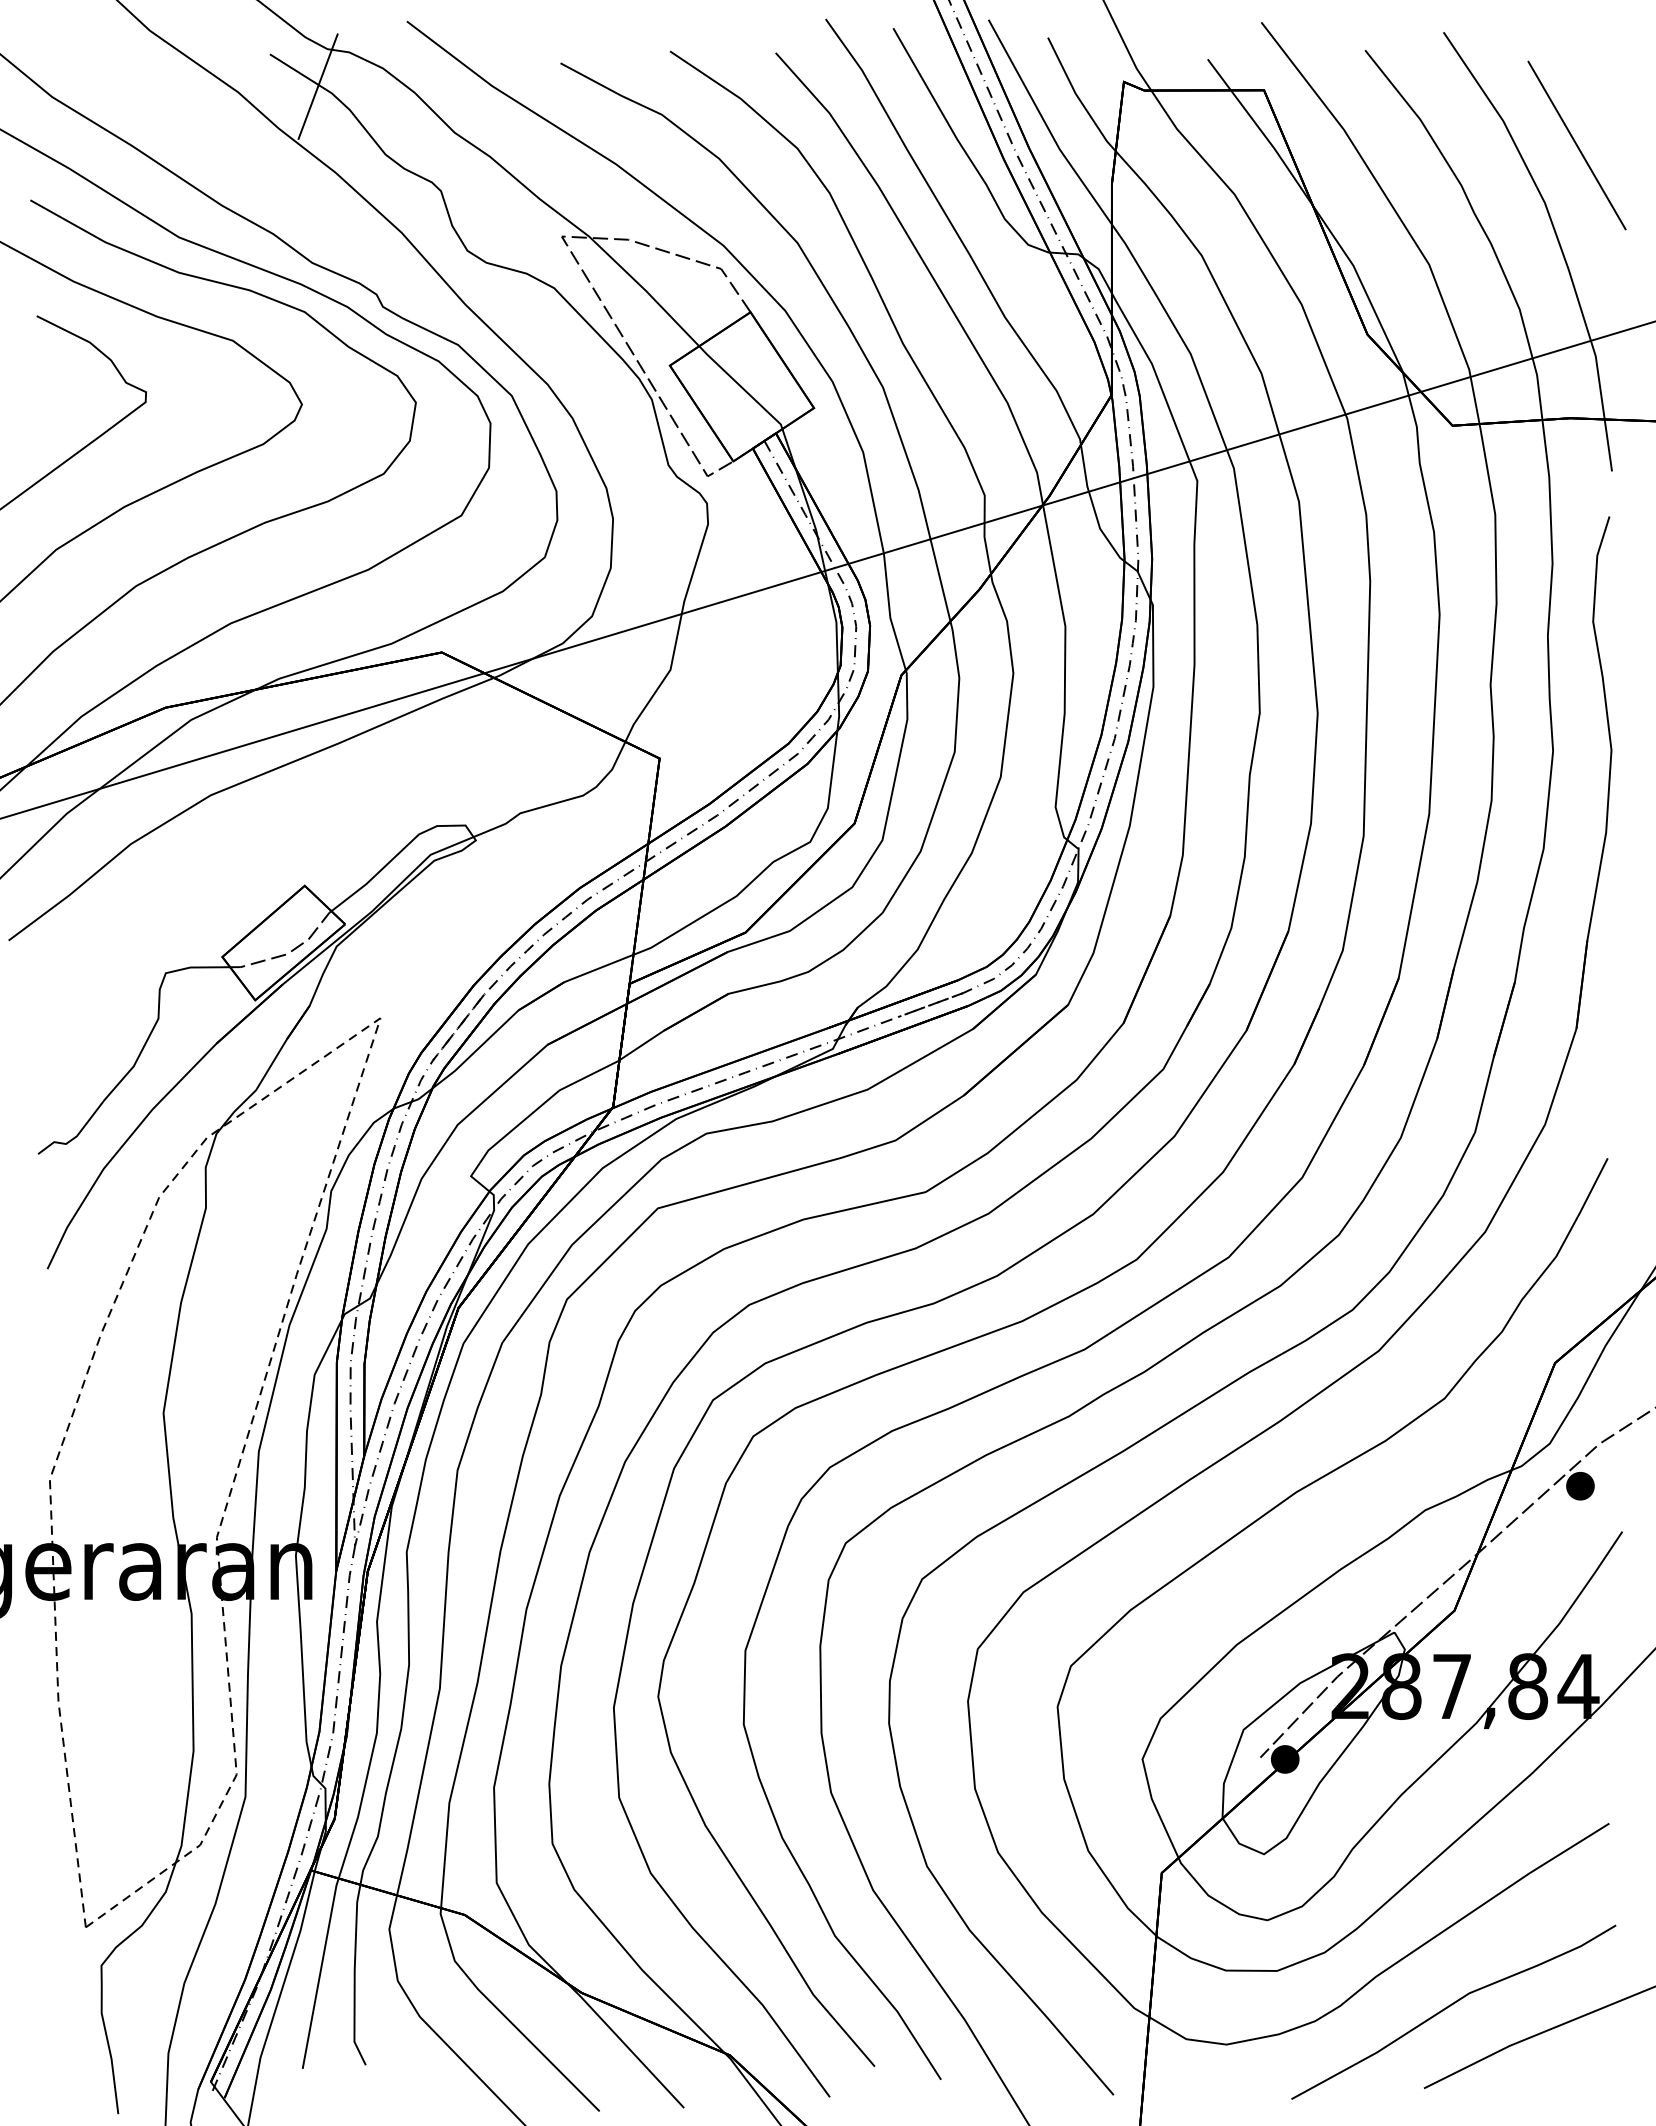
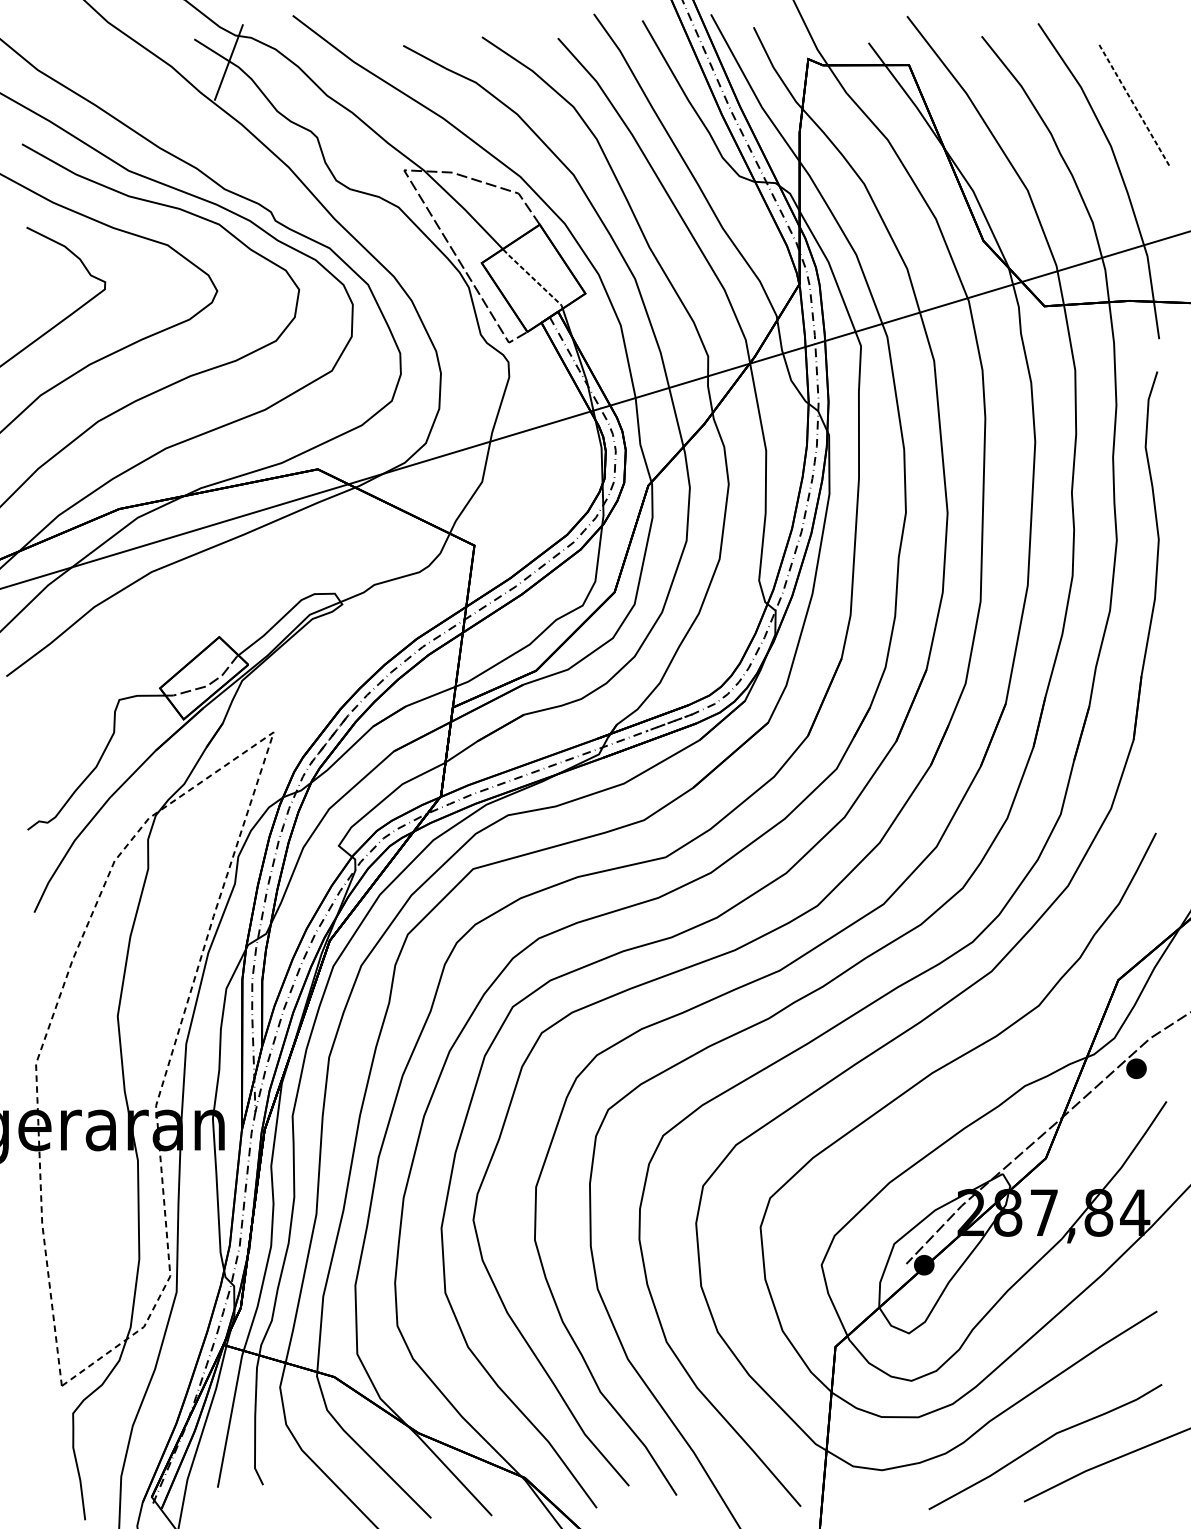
line: (1577, 145) -> (1134, 104), solid -> dashed
line: (741, 386) -> (533, 278), solid -> dashed

